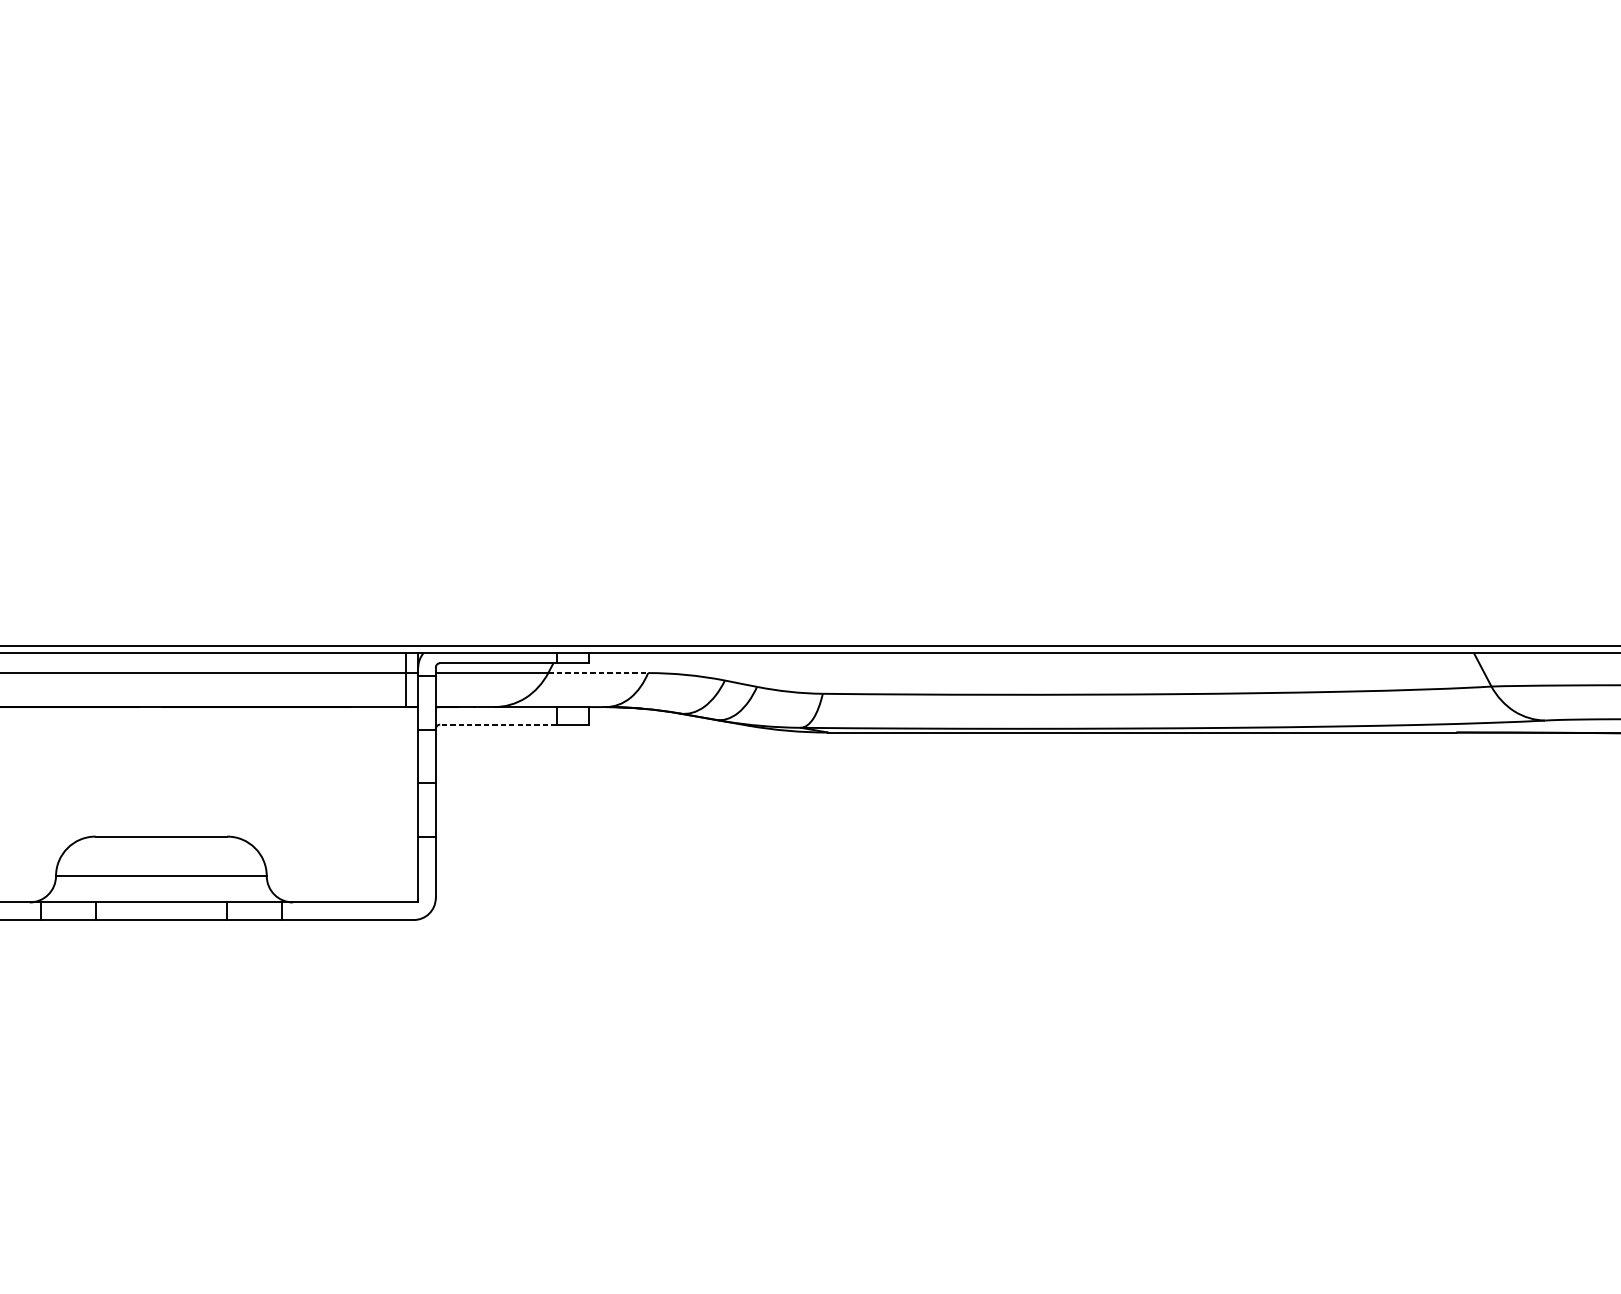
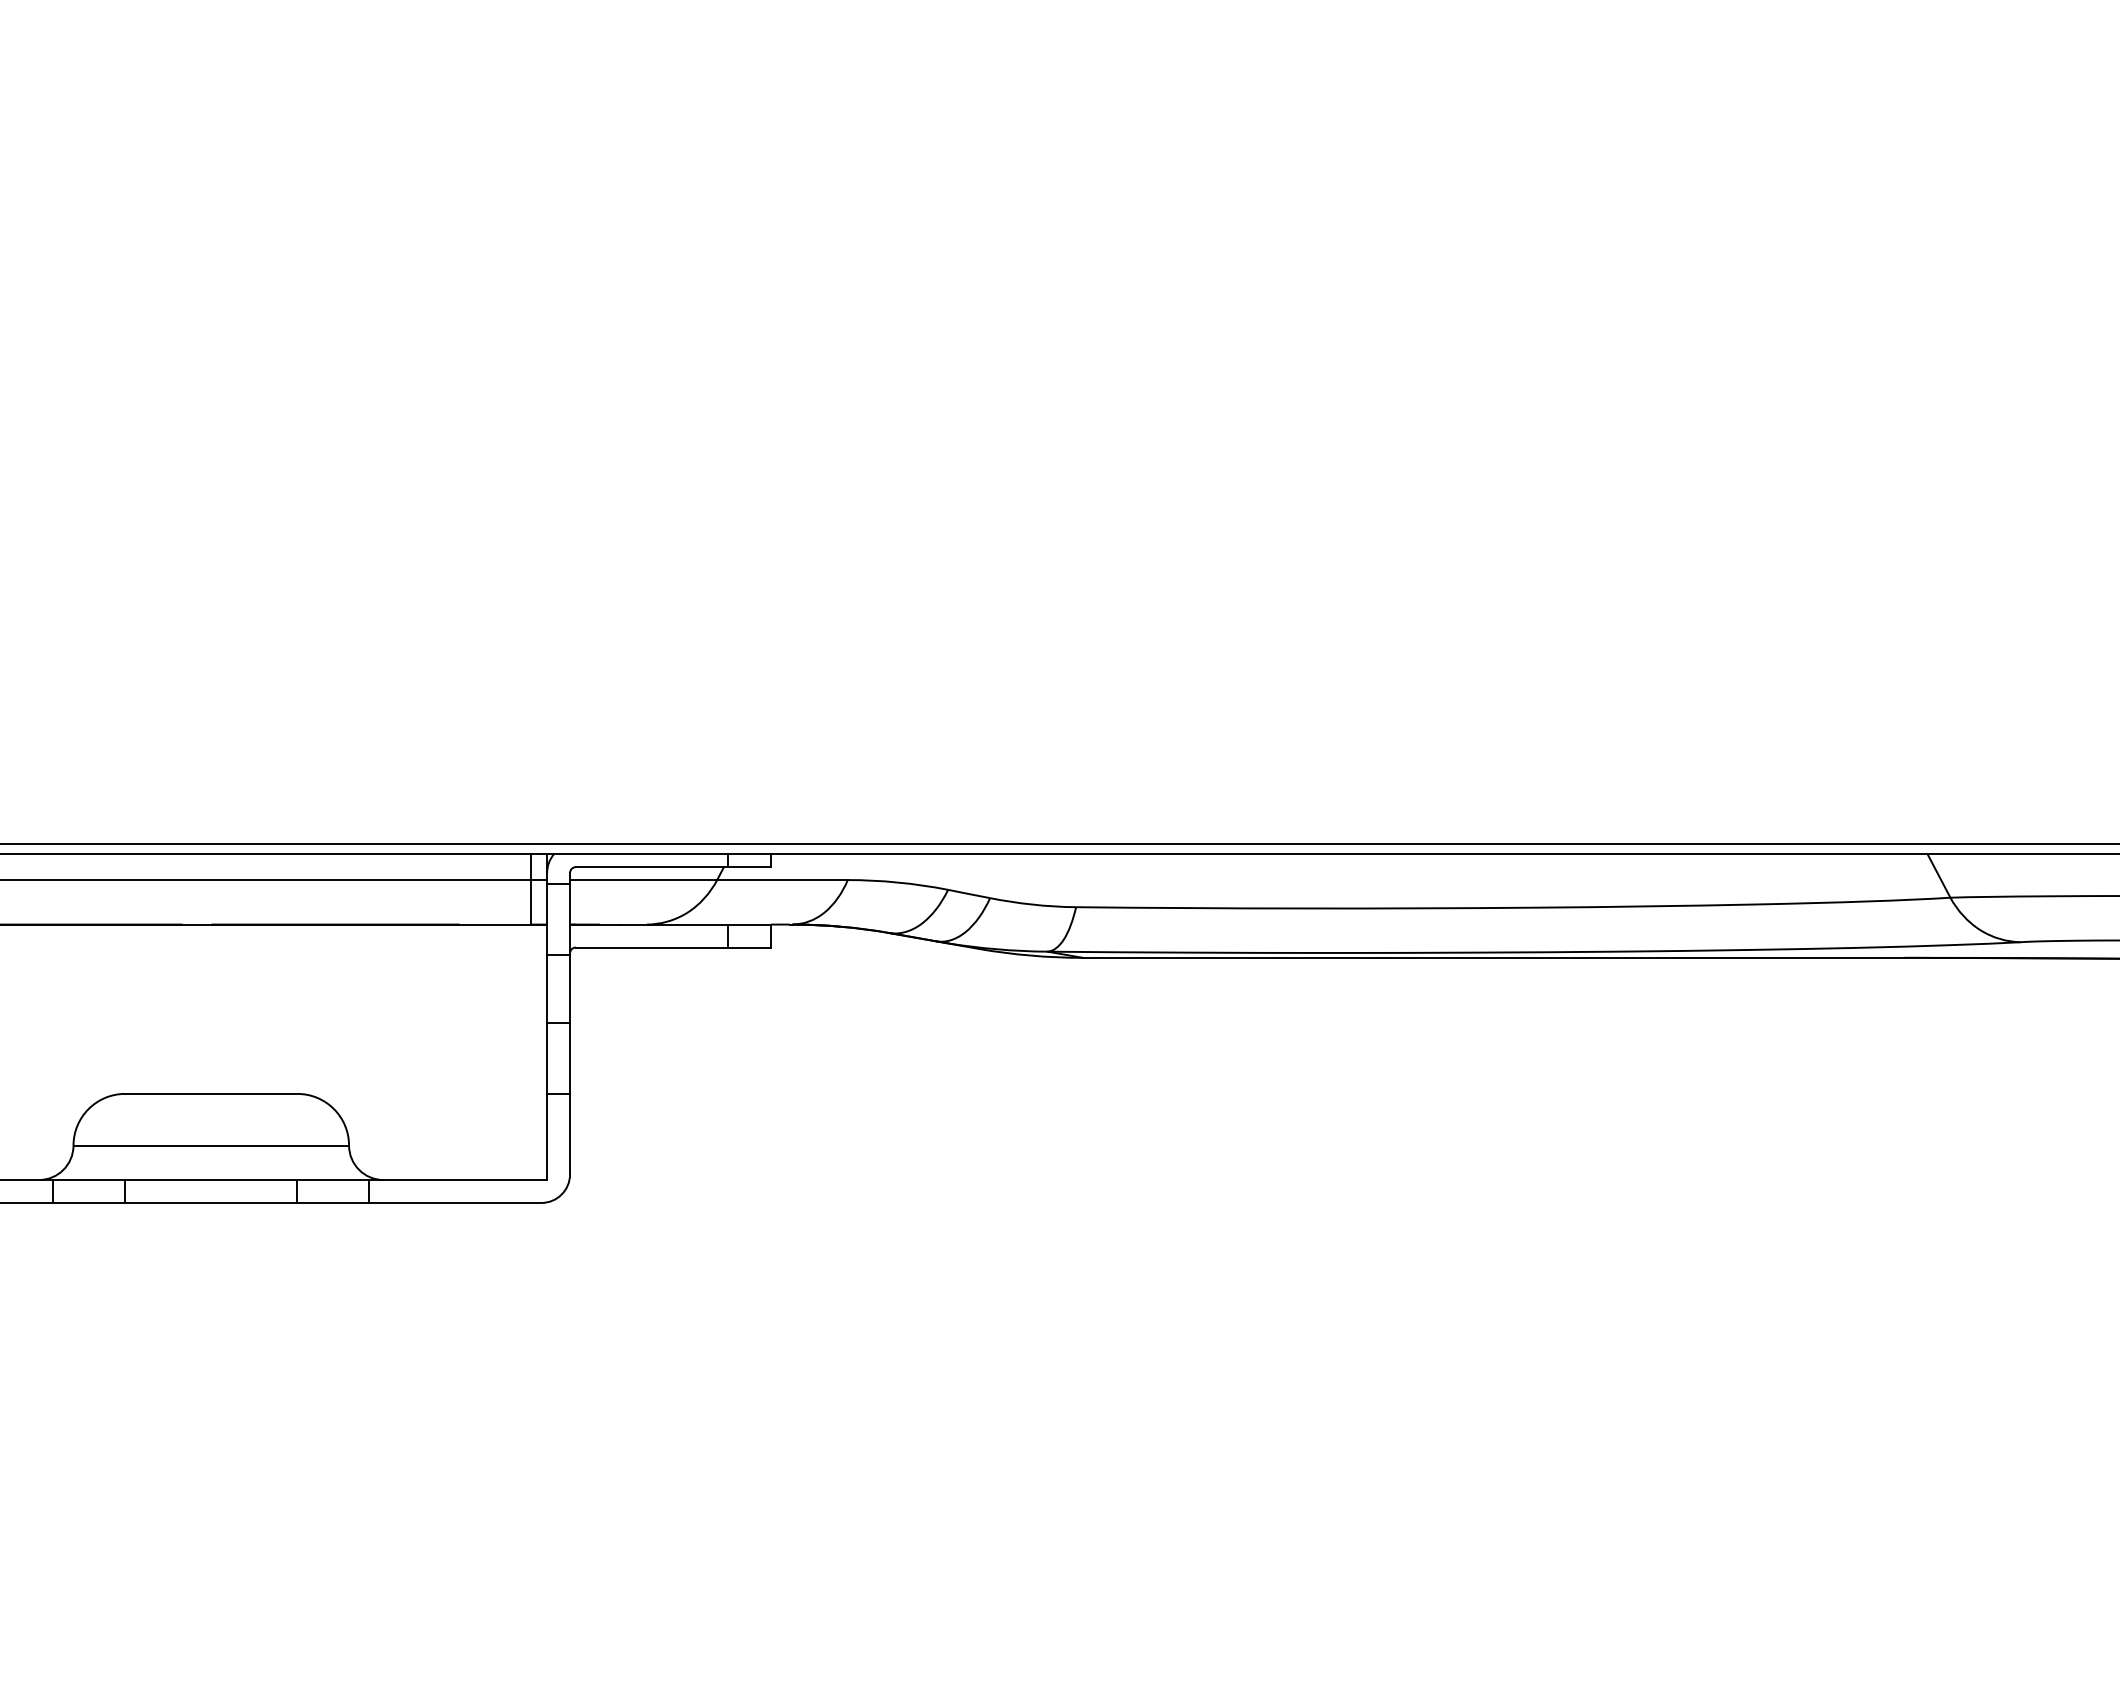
line: (598, 673) -> (782, 880), dashed -> solid
line: (498, 724) -> (651, 947), dashed -> solid

